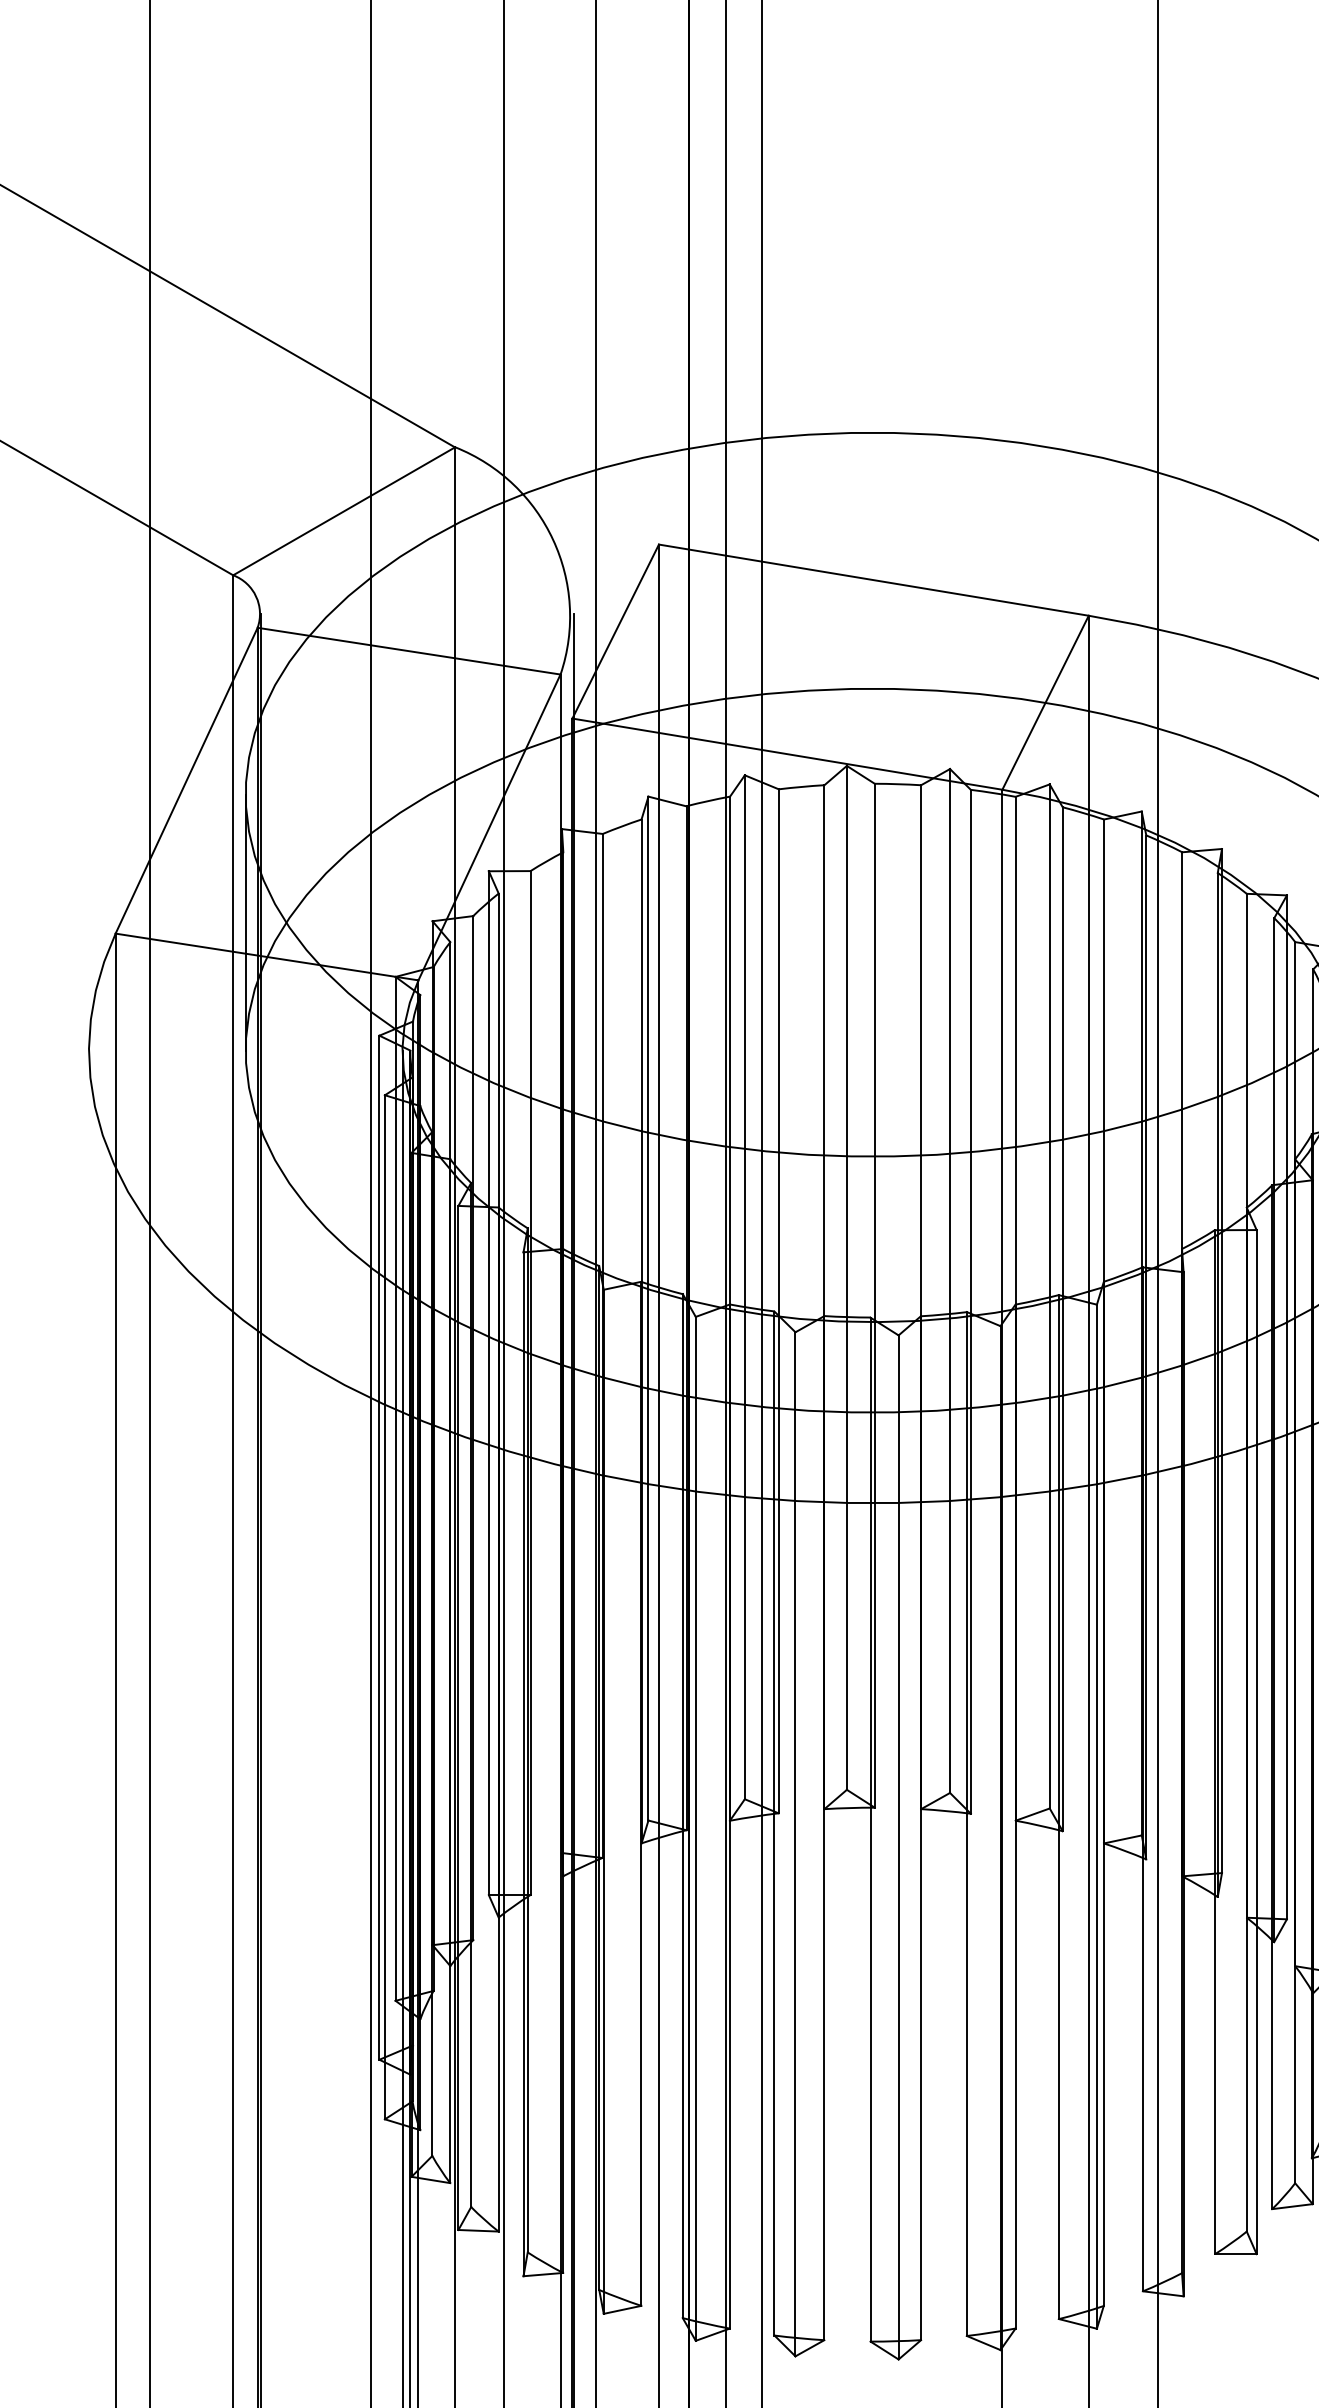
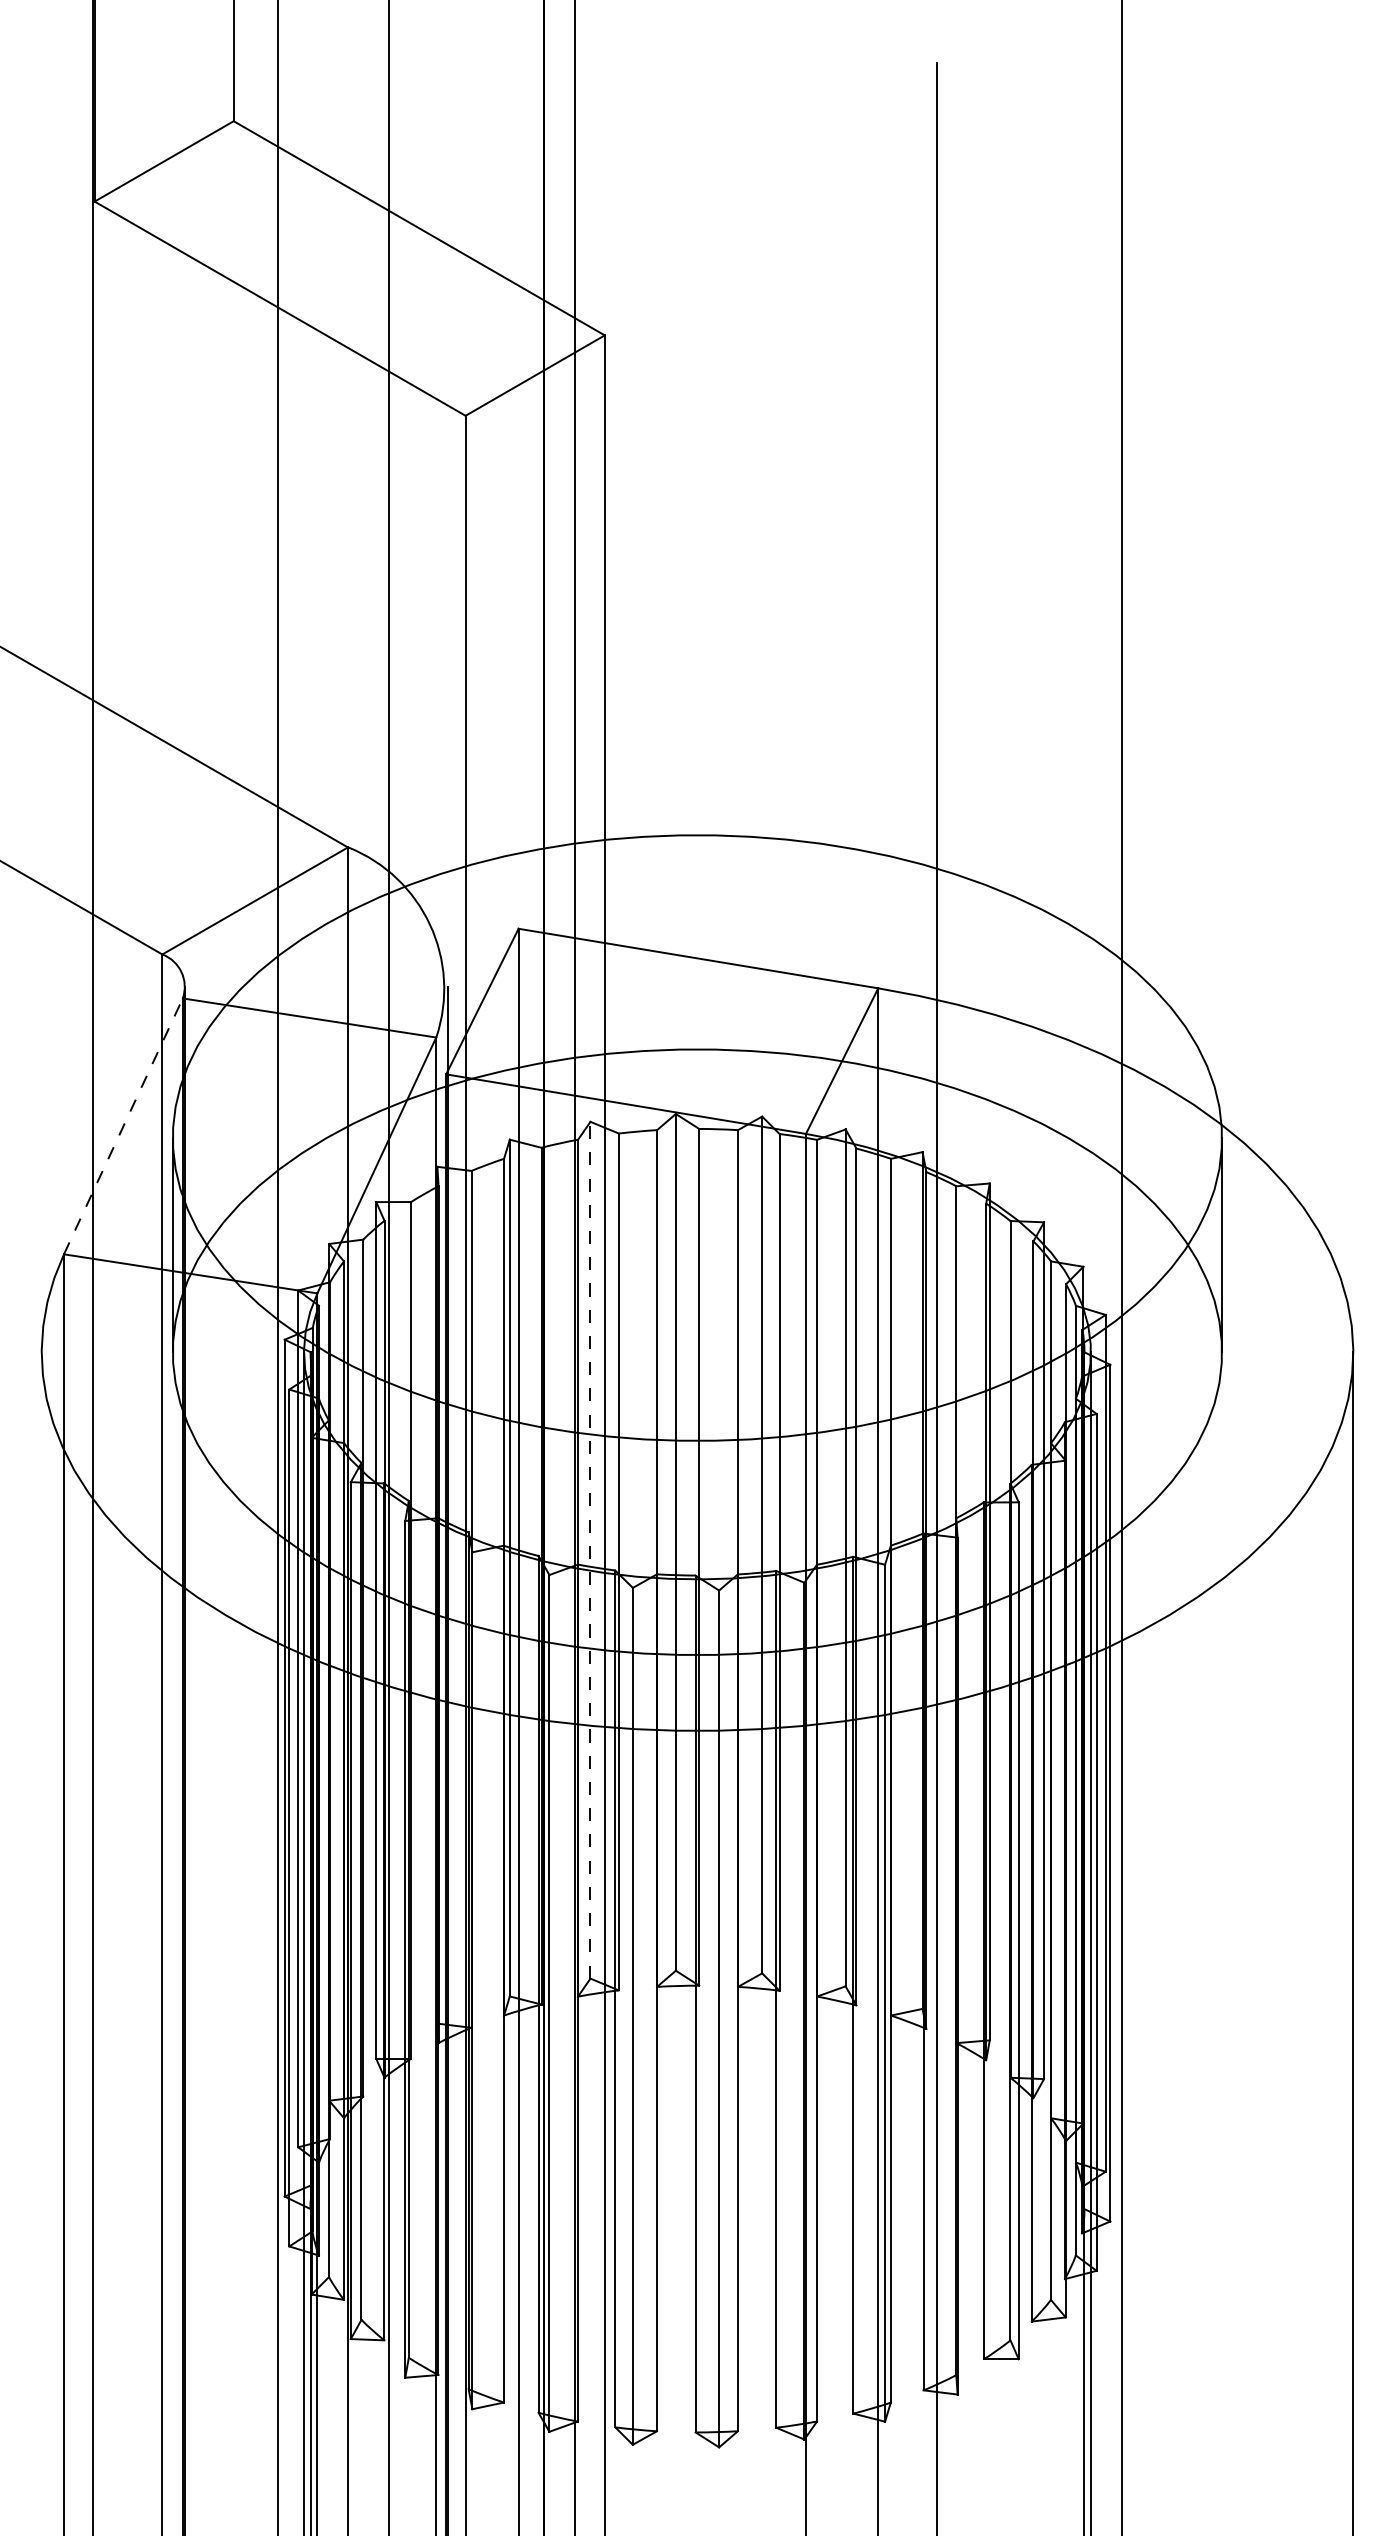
line: (186, 779) -> (123, 1125), solid -> dashed
line: (744, 1286) -> (590, 1549), solid -> dashed

